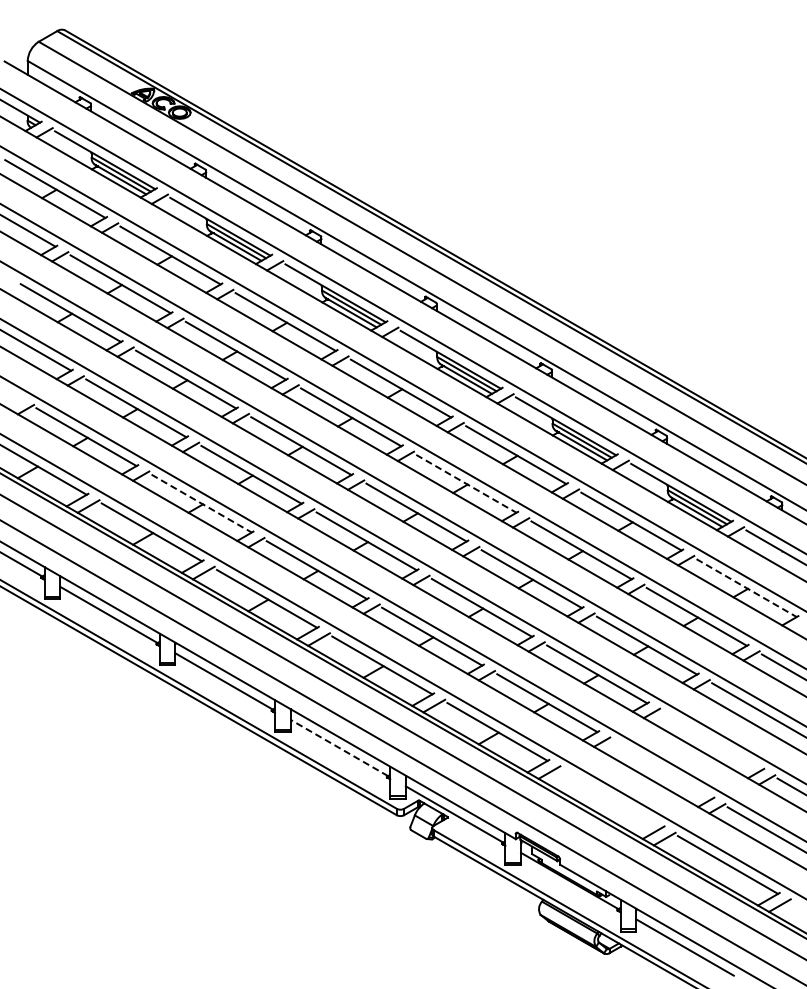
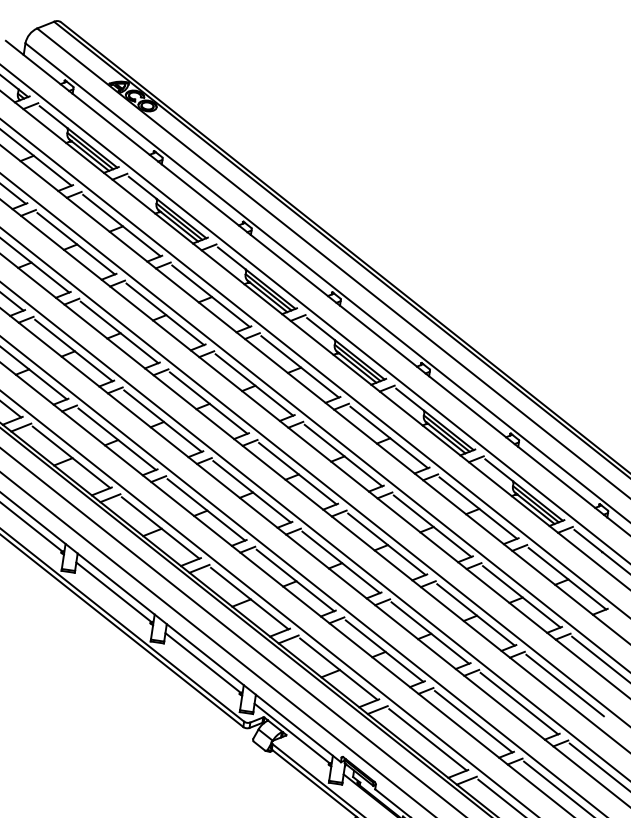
line: (466, 483) -> (343, 455), dashed -> solid
line: (201, 503) -> (117, 439), dashed -> solid
line: (746, 588) -> (567, 579), dashed -> solid
line: (712, 740) -> (519, 703), added
line: (338, 747) -> (202, 662), dashed -> solid
line: (662, 769) -> (473, 721), added
line: (612, 798) -> (427, 739), added

